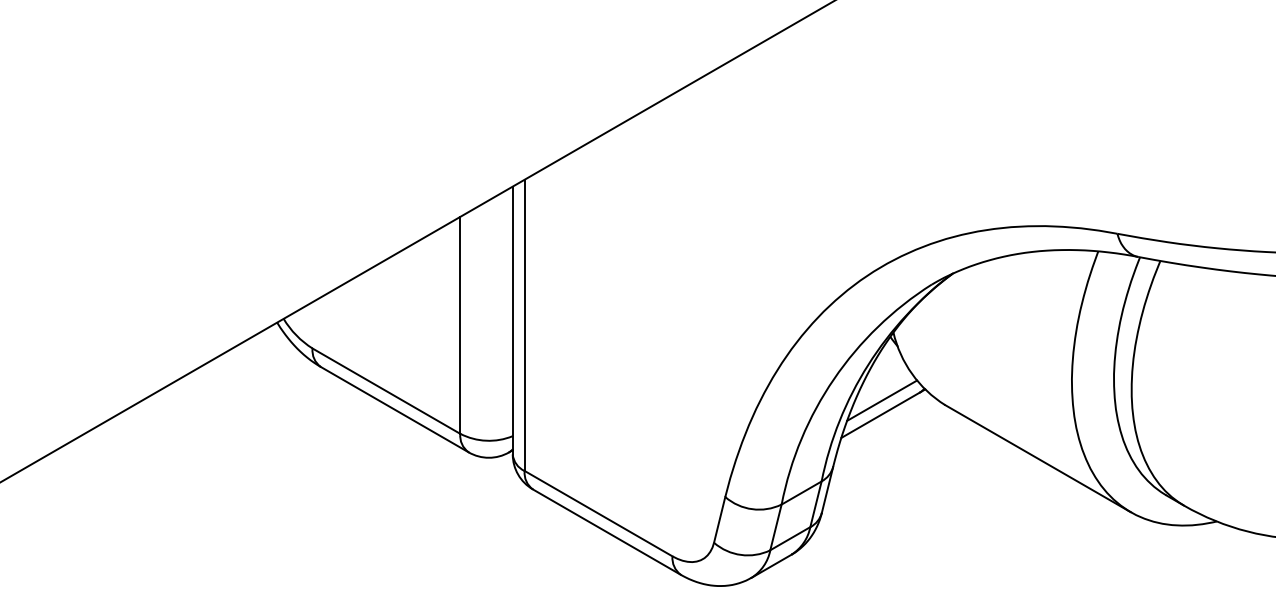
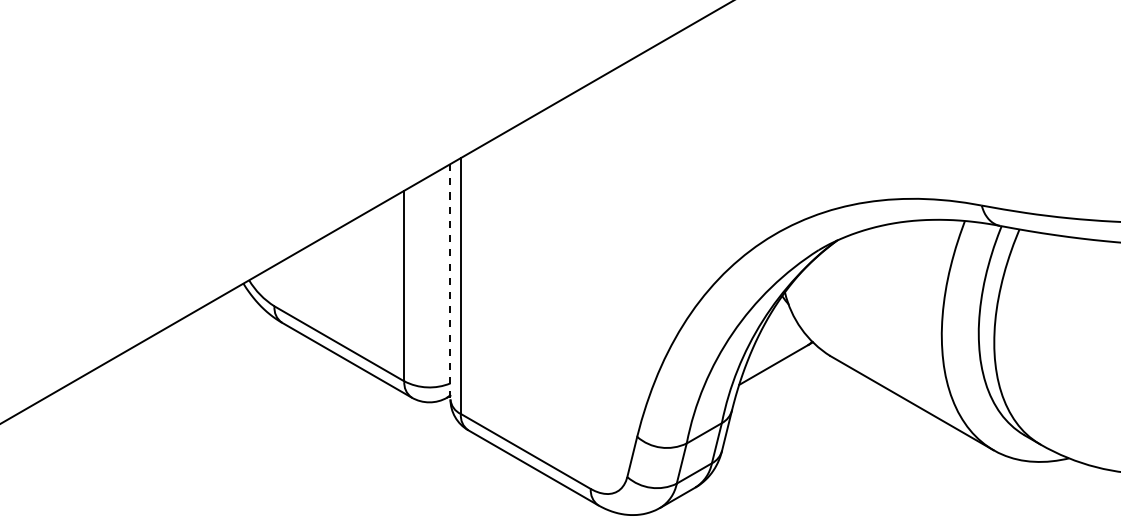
line: (512, 320) -> (450, 281), solid -> dashed
line: (882, 400) -> (775, 352), removed

